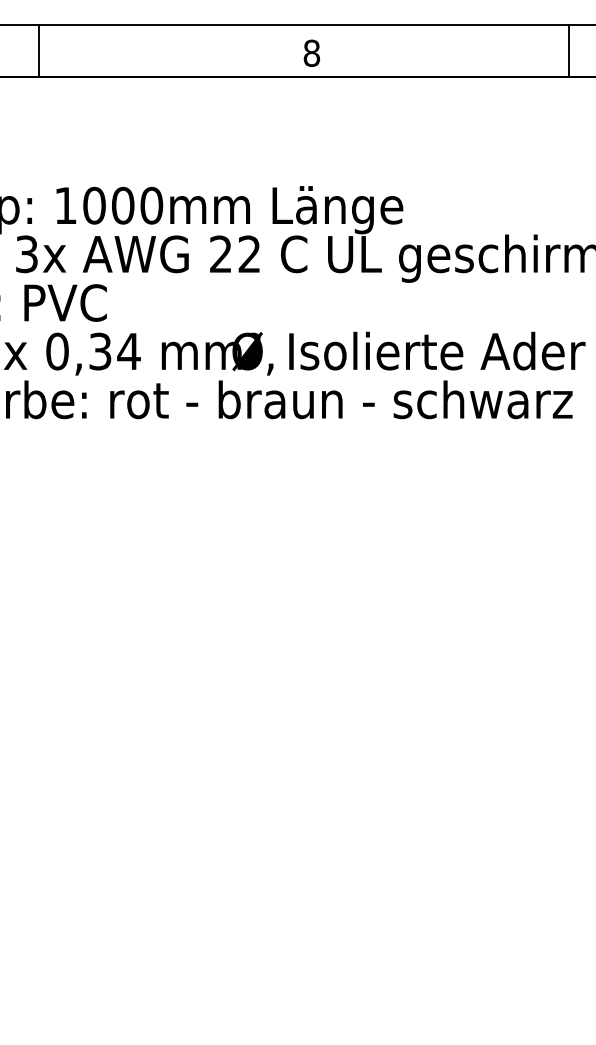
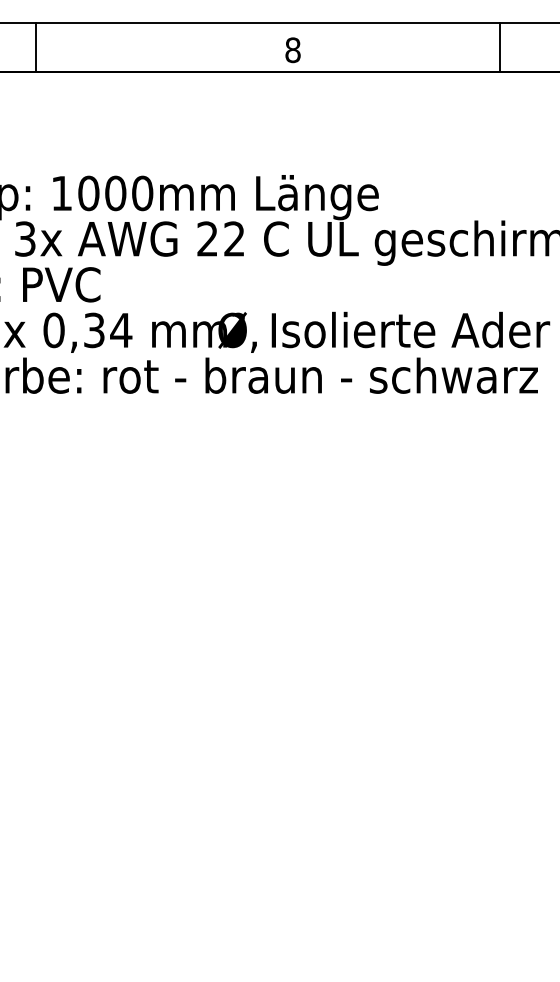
line: (568, 50) -> (499, 47), moved

